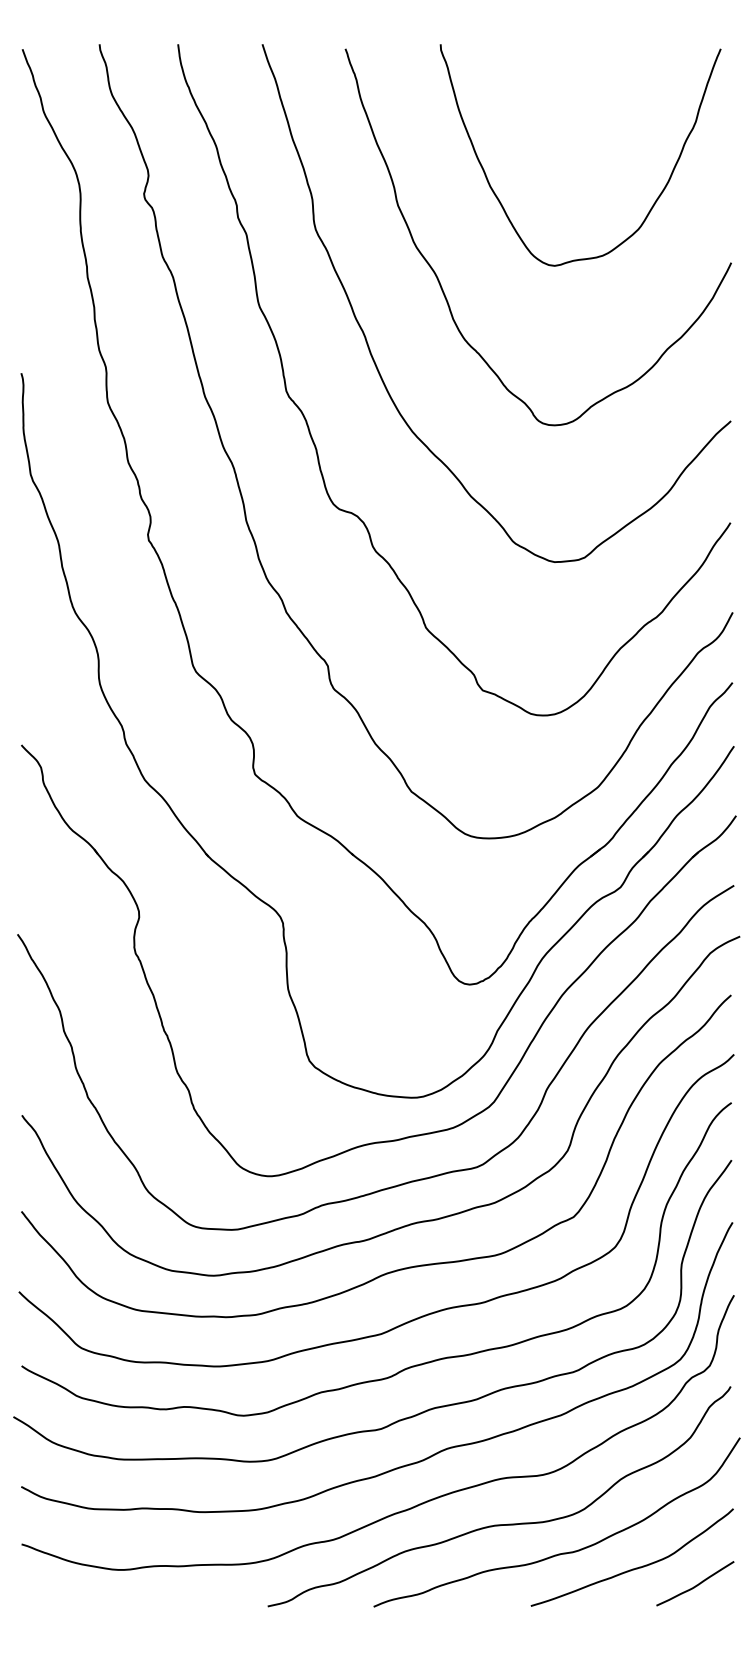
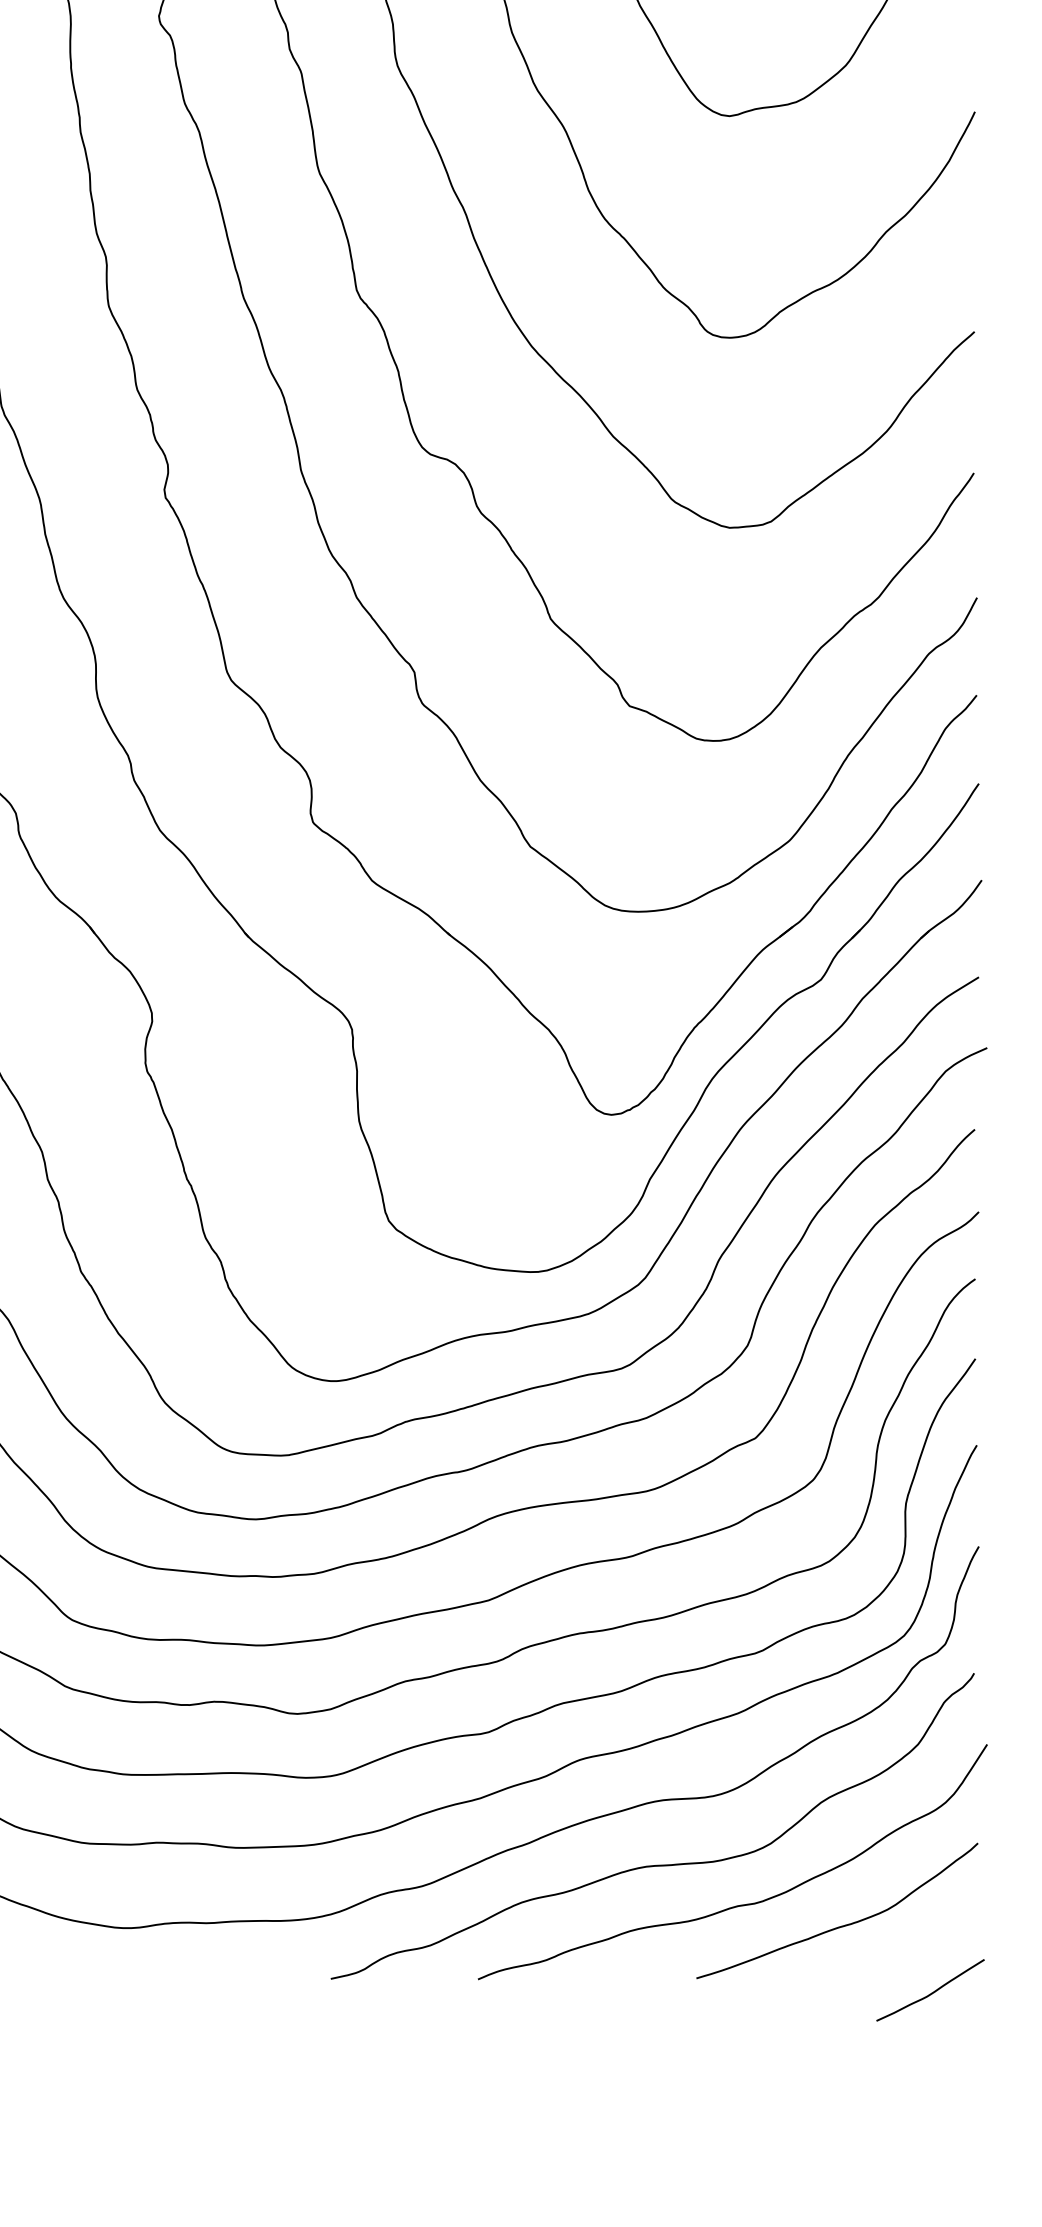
curve: (696, 1584) -> (932, 1991), moved

